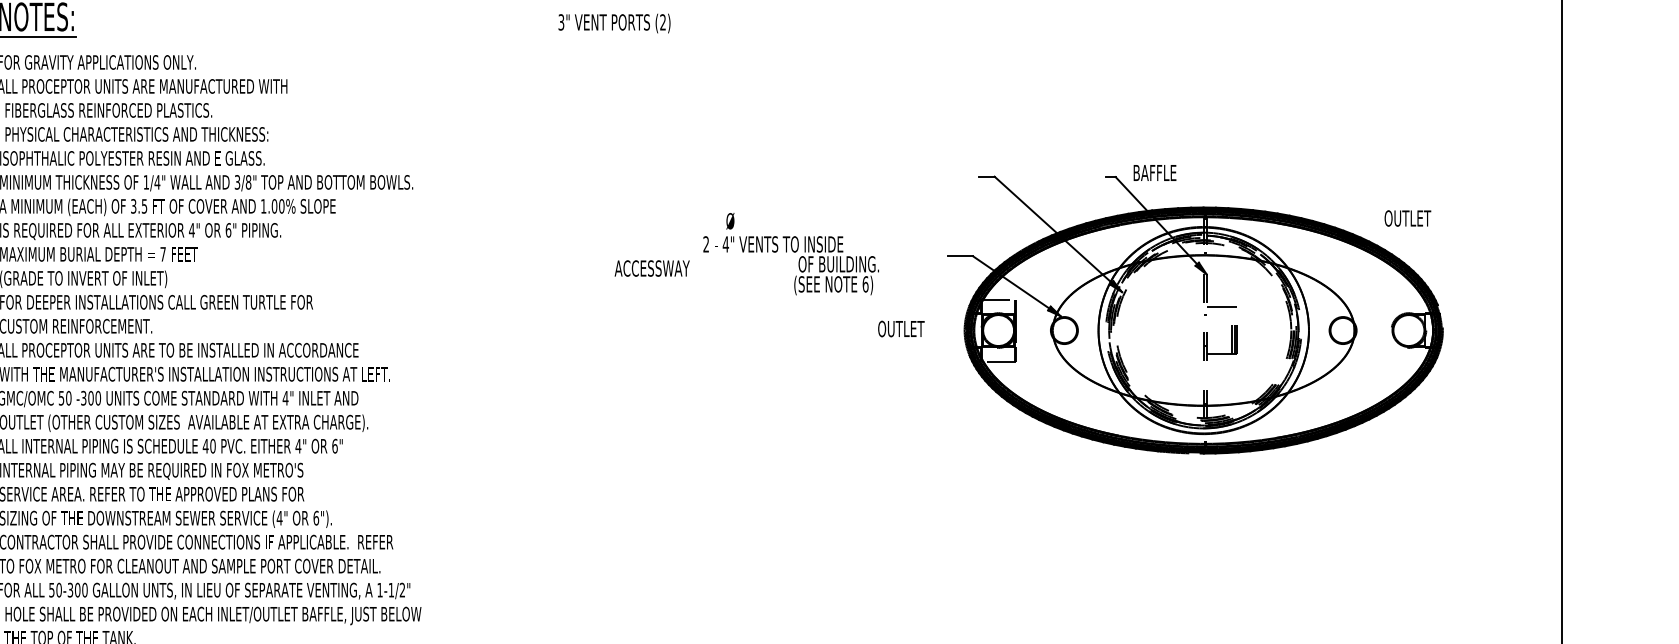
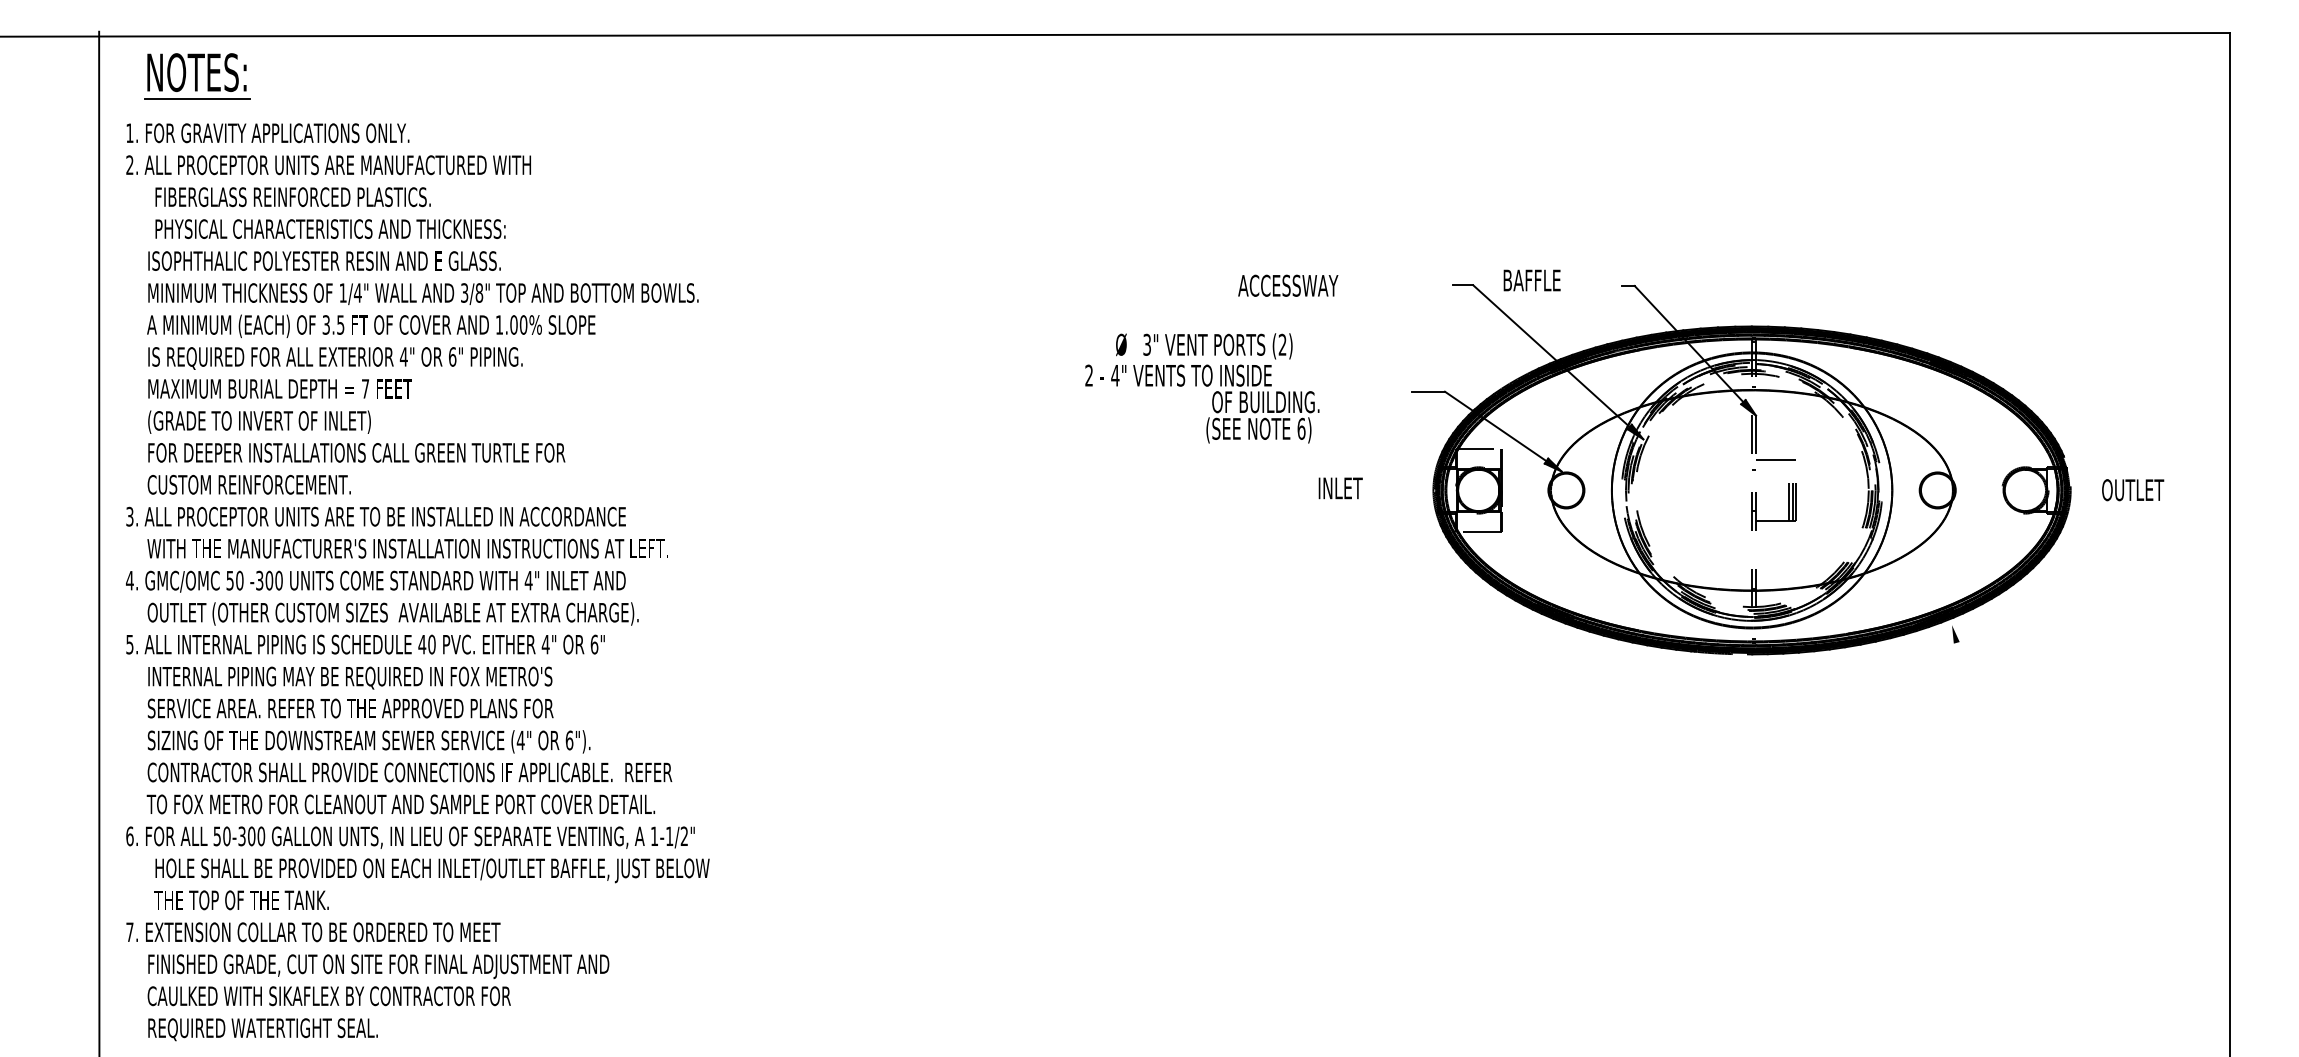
text: (614, 23) -> (1217, 346), moved
text: (1154, 172) -> (1531, 280), moved
text: (1408, 218) -> (2133, 490), moved
text: (652, 268) -> (1288, 285), moved
text: (901, 329) -> (1349, 488), OUTLET -> INLET
fill: (1356, 438) -> (1955, 634), added

